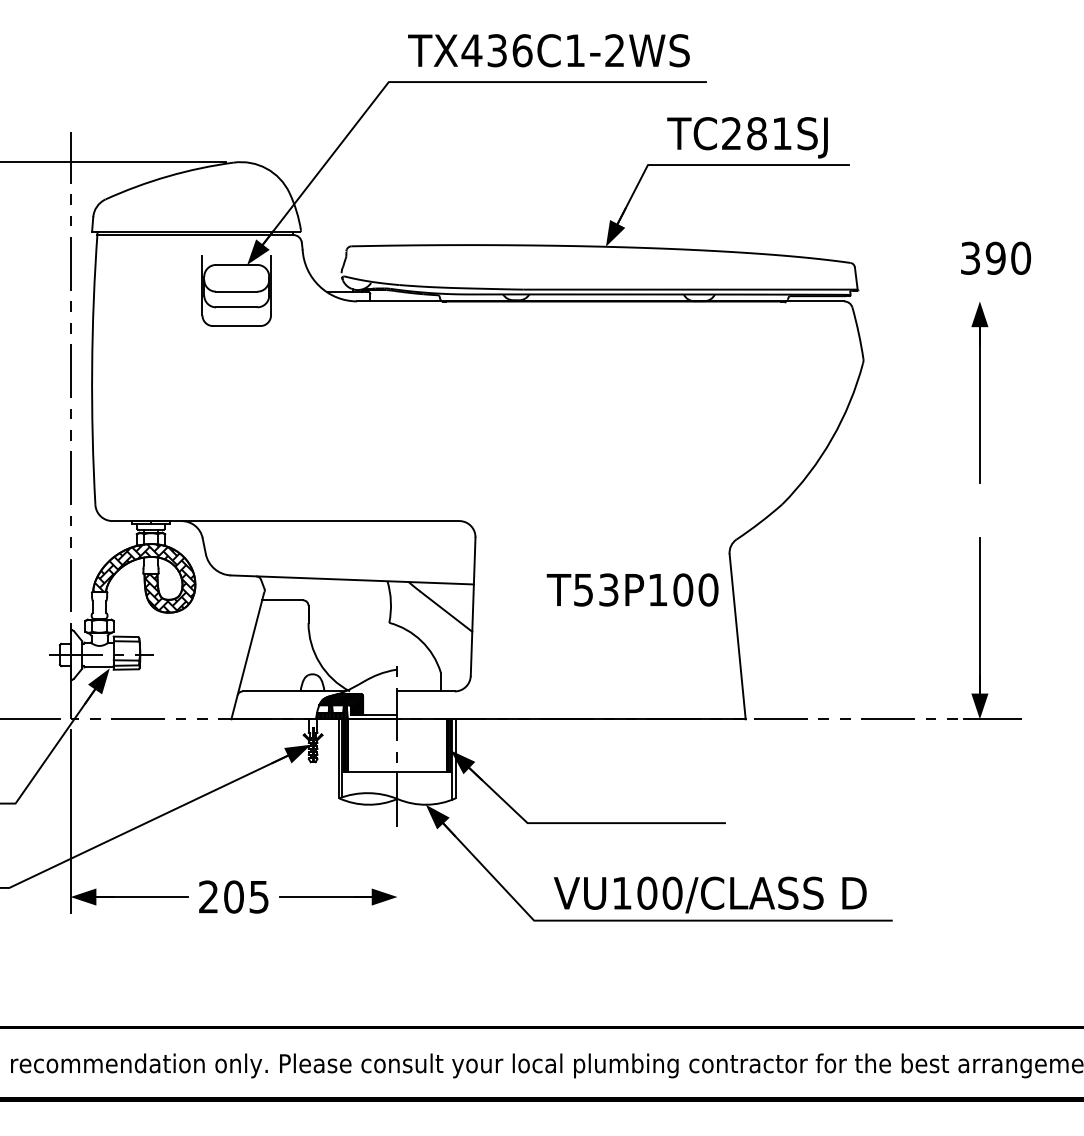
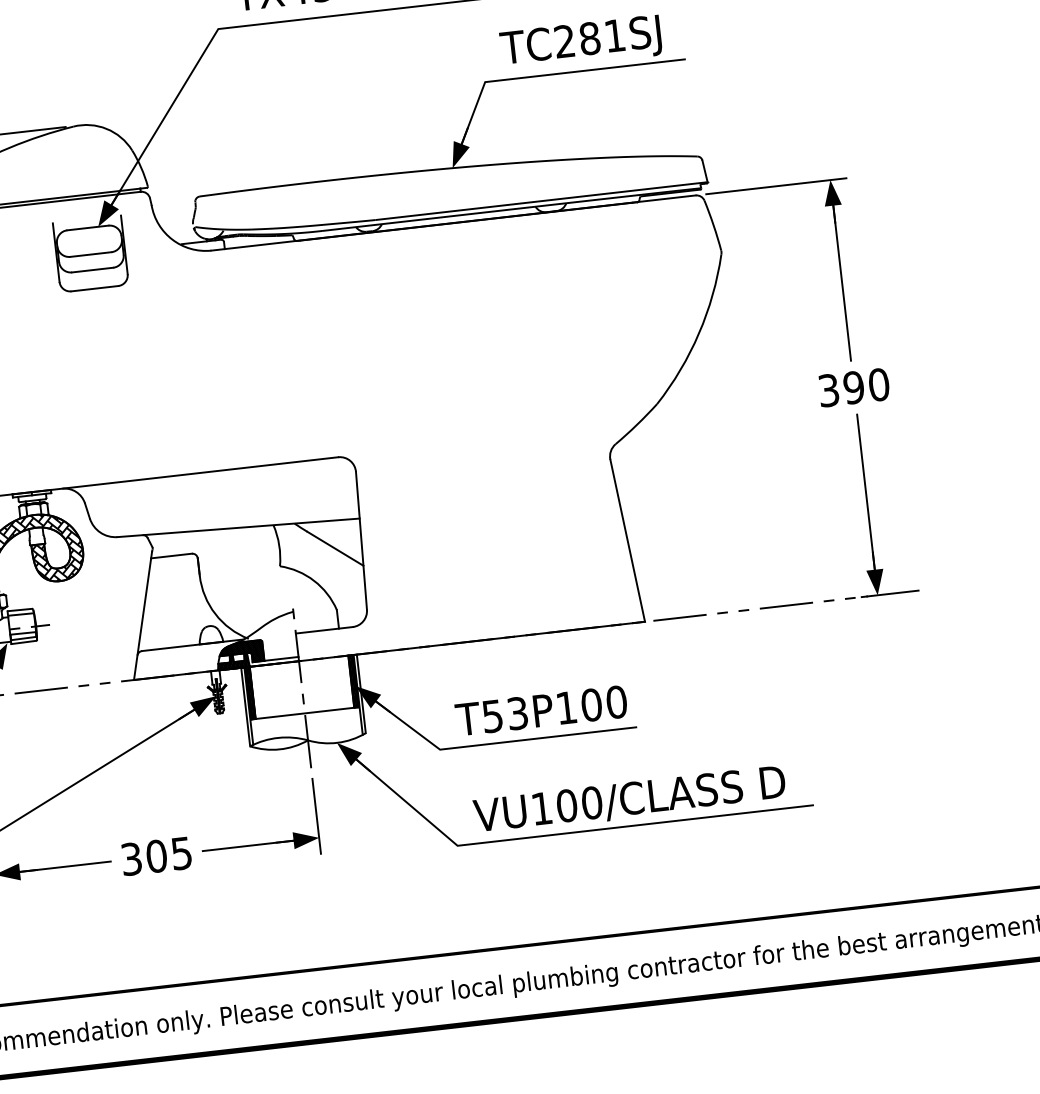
text: (996, 257) -> (854, 386), moved
line: (924, 301) -> (775, 186), added
text: (632, 589) -> (541, 710), moved
line: (397, 875) -> (316, 816), added
text: (208, 896) -> (131, 858), 205 -> 305

